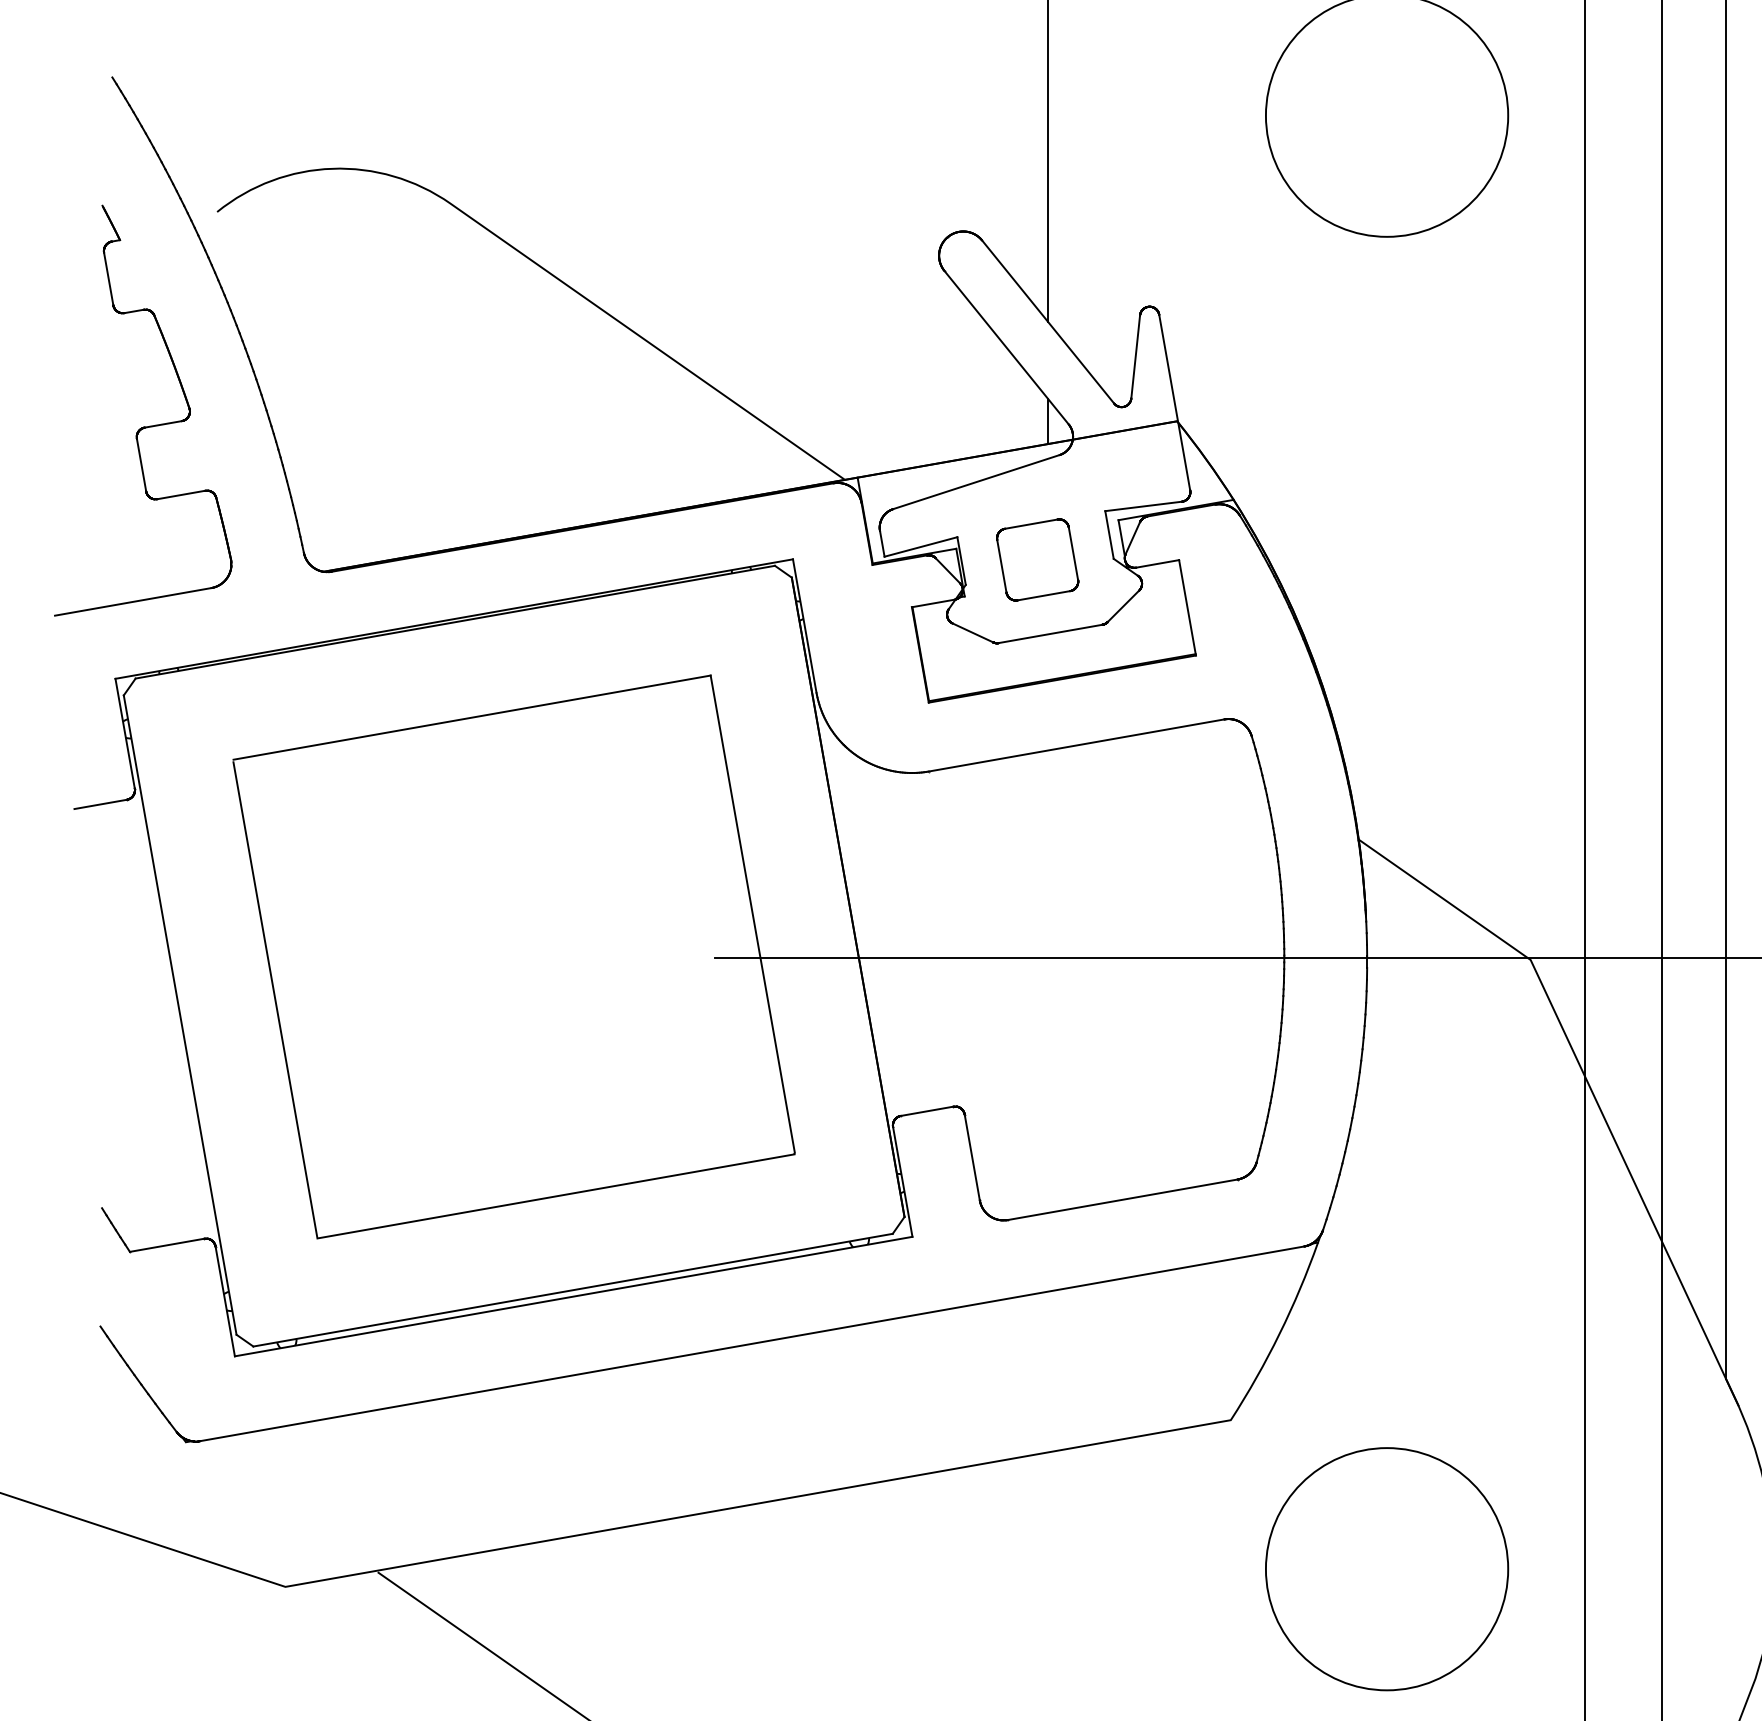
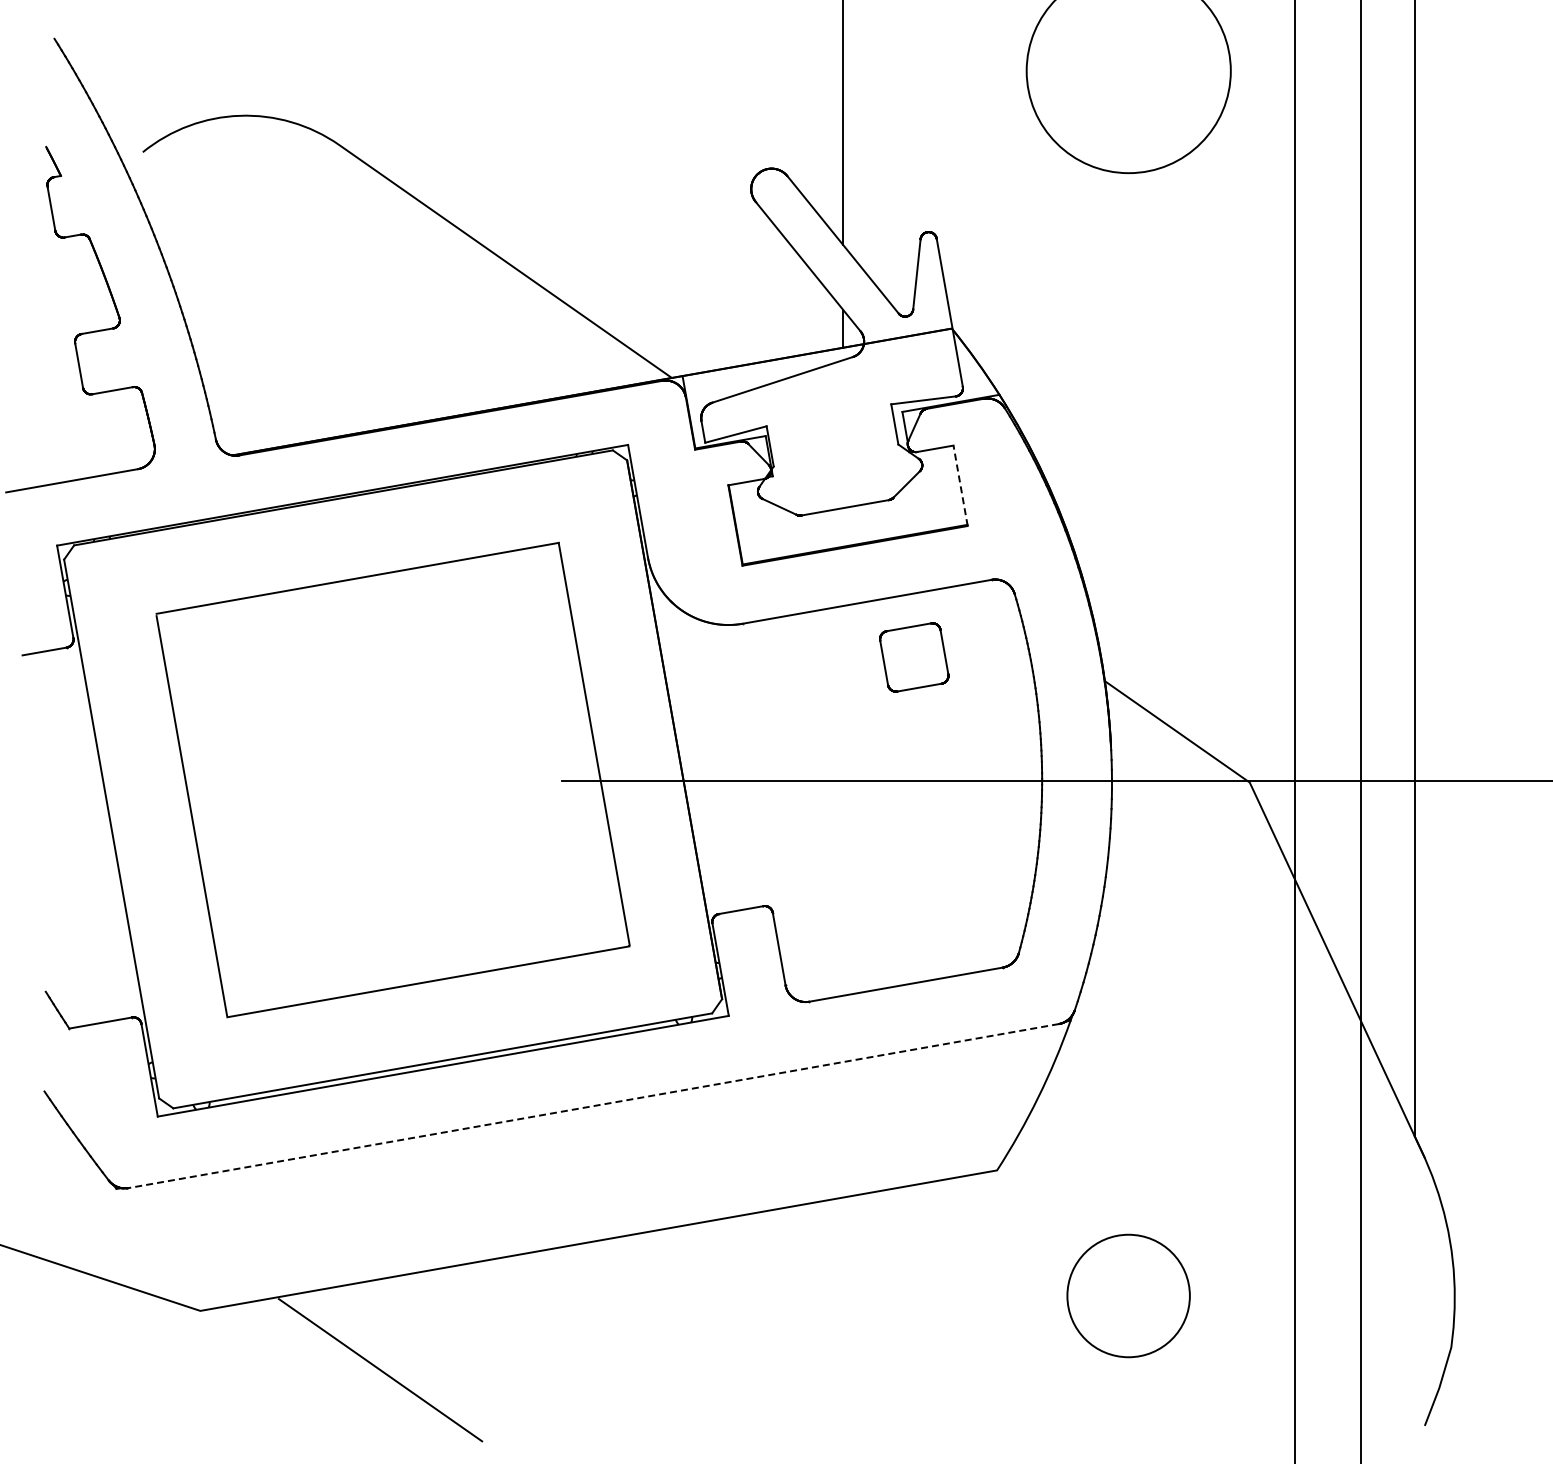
part: (1037, 559) -> (914, 657), moved
line: (1187, 607) -> (960, 485), solid -> dashed
line: (751, 1344) -> (593, 1106), solid -> dashed
circle: (1386, 1568) -> (1128, 1295), size x0.6

